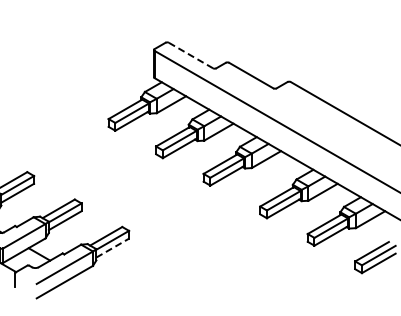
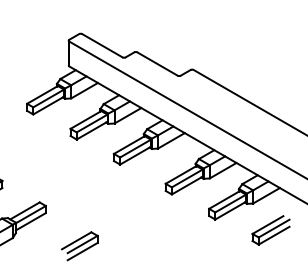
line: (191, 55) -> (102, 45), dashed -> solid
line: (112, 248) -> (30, 222), dashed -> solid
part: (165, 274) -> (79, 245), added

